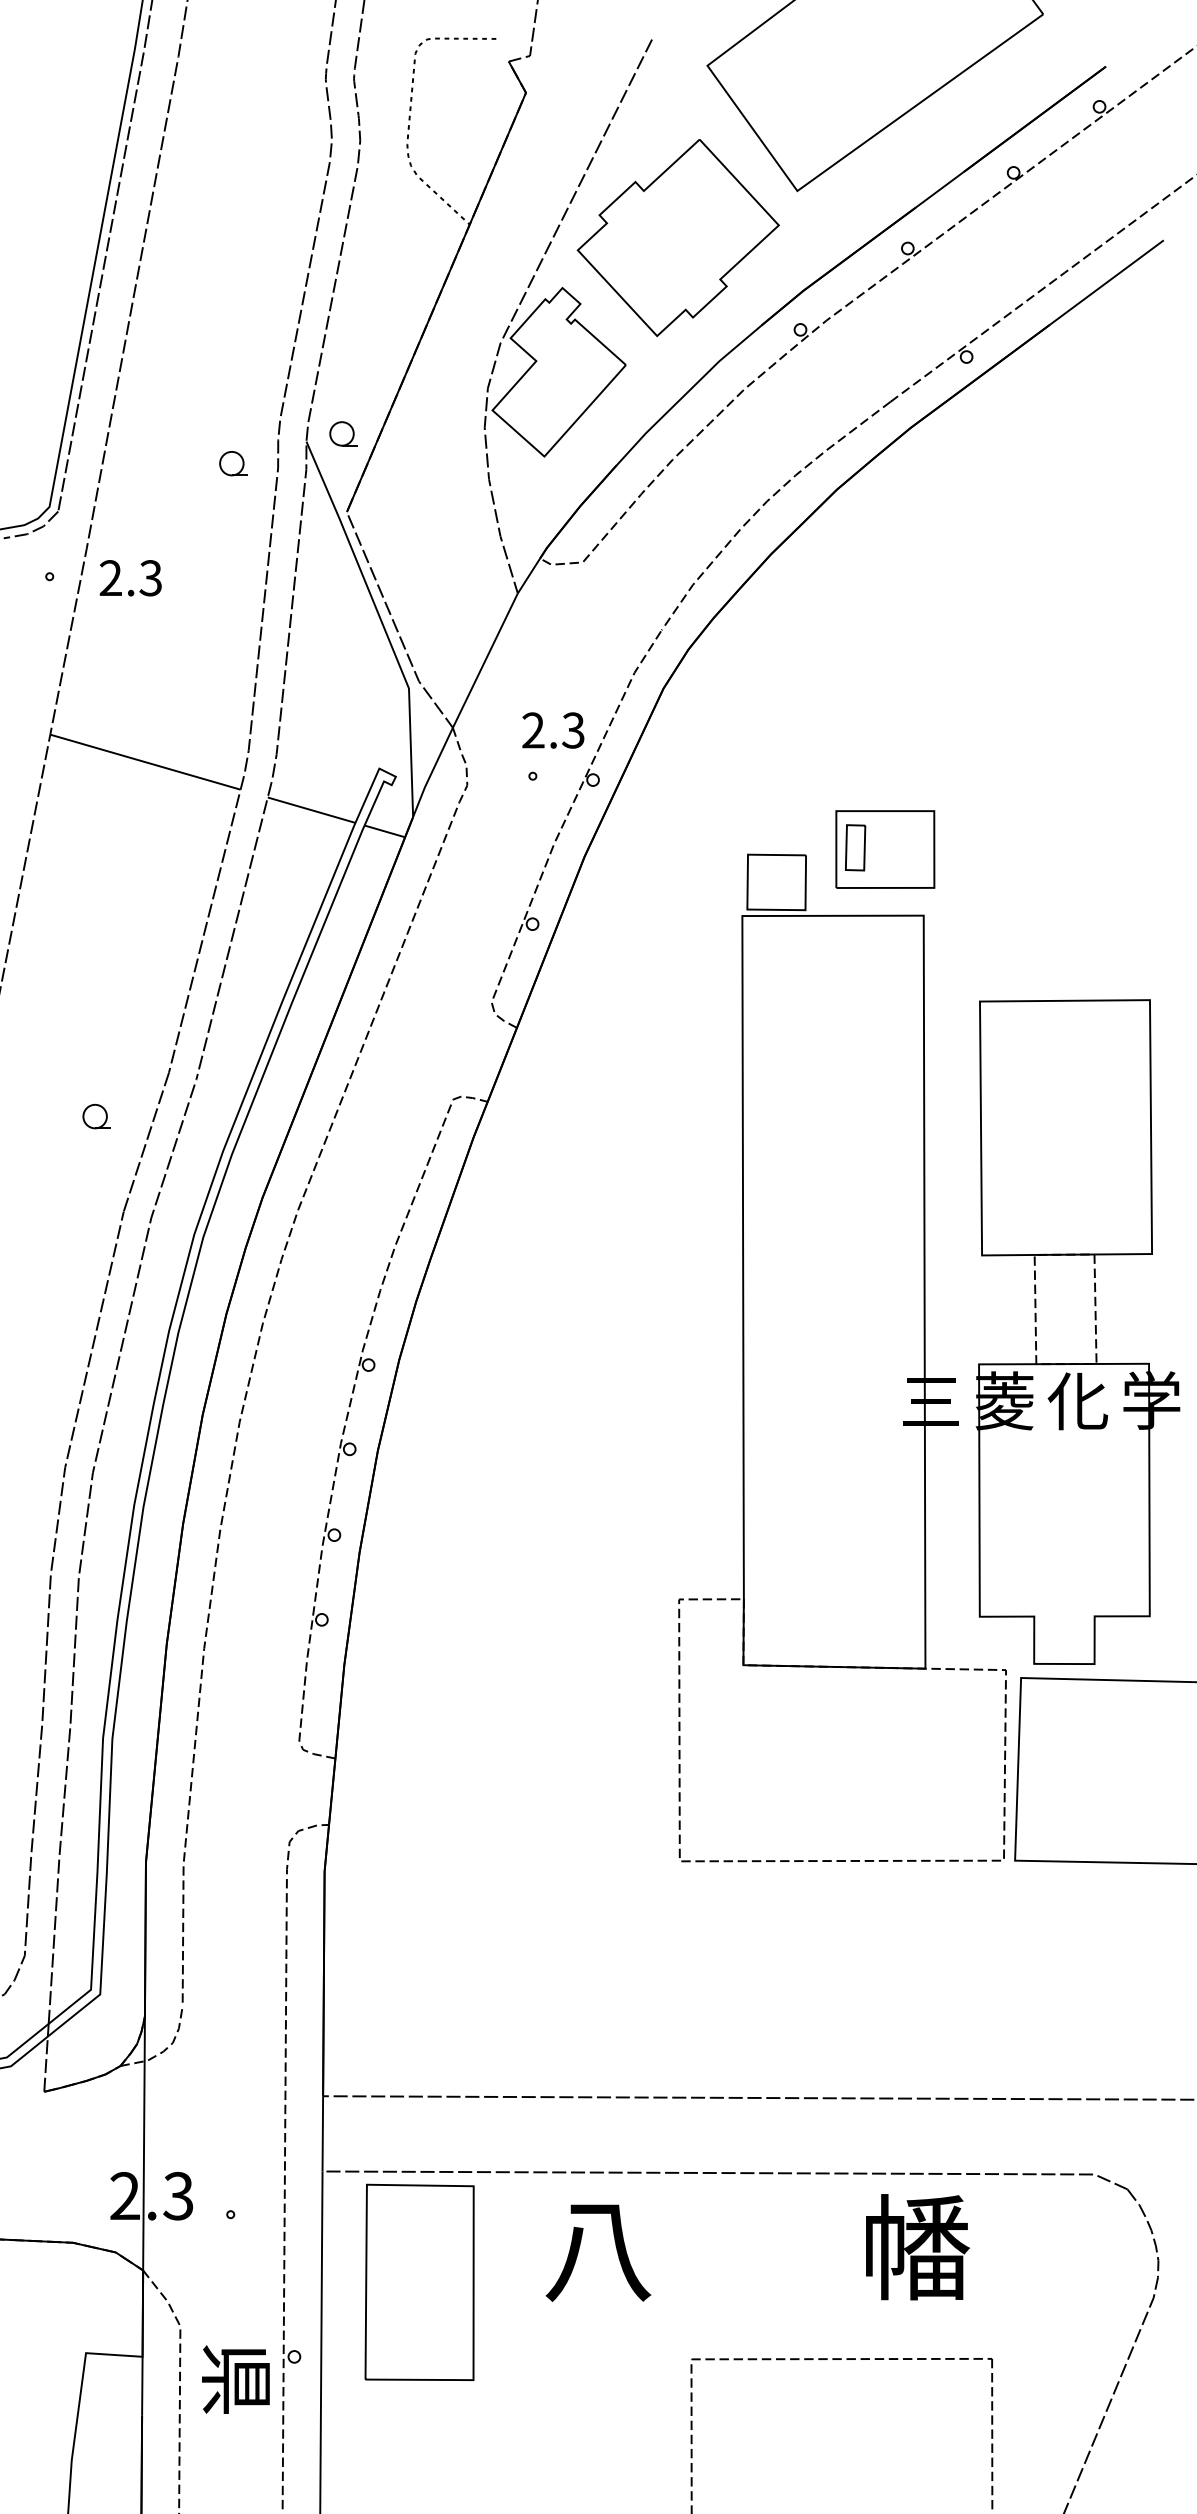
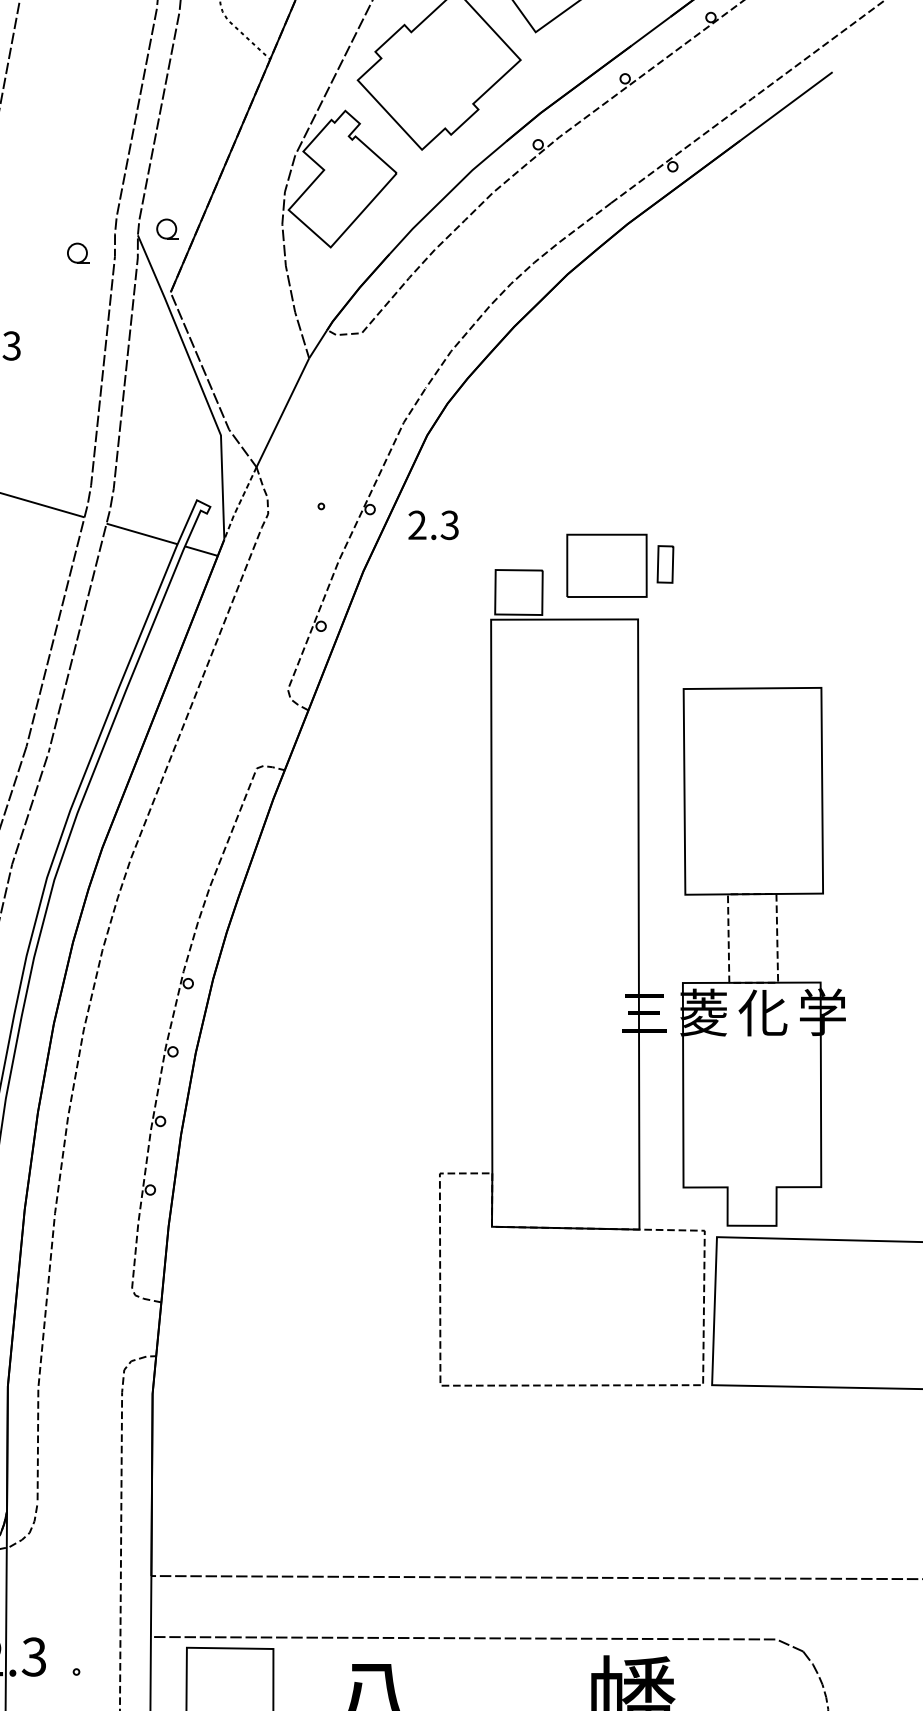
text: (553, 730) -> (433, 525), moved
line: (431, 772) -> (239, 503), solid -> dashed
part: (855, 847) -> (665, 564), moved

